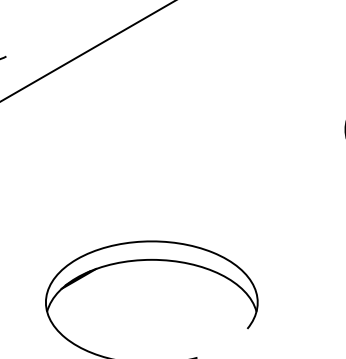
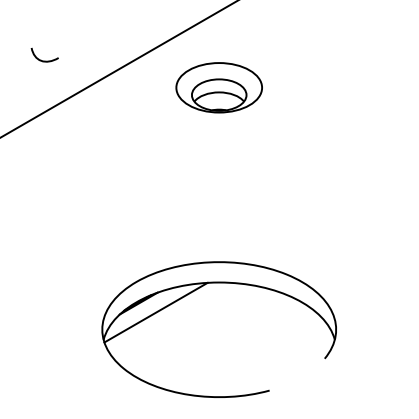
part: (151, 83) -> (218, 87), added
line: (94, 286) -> (155, 312), added

